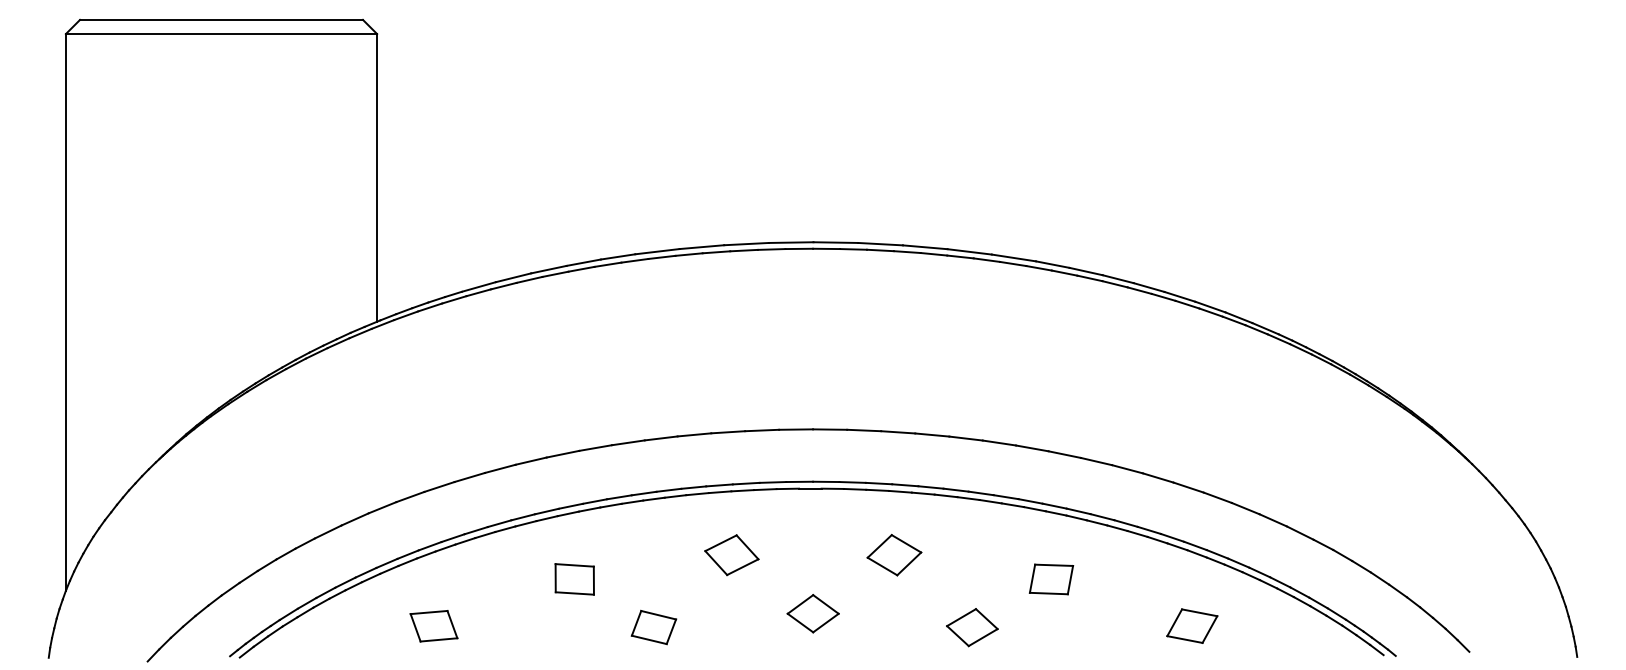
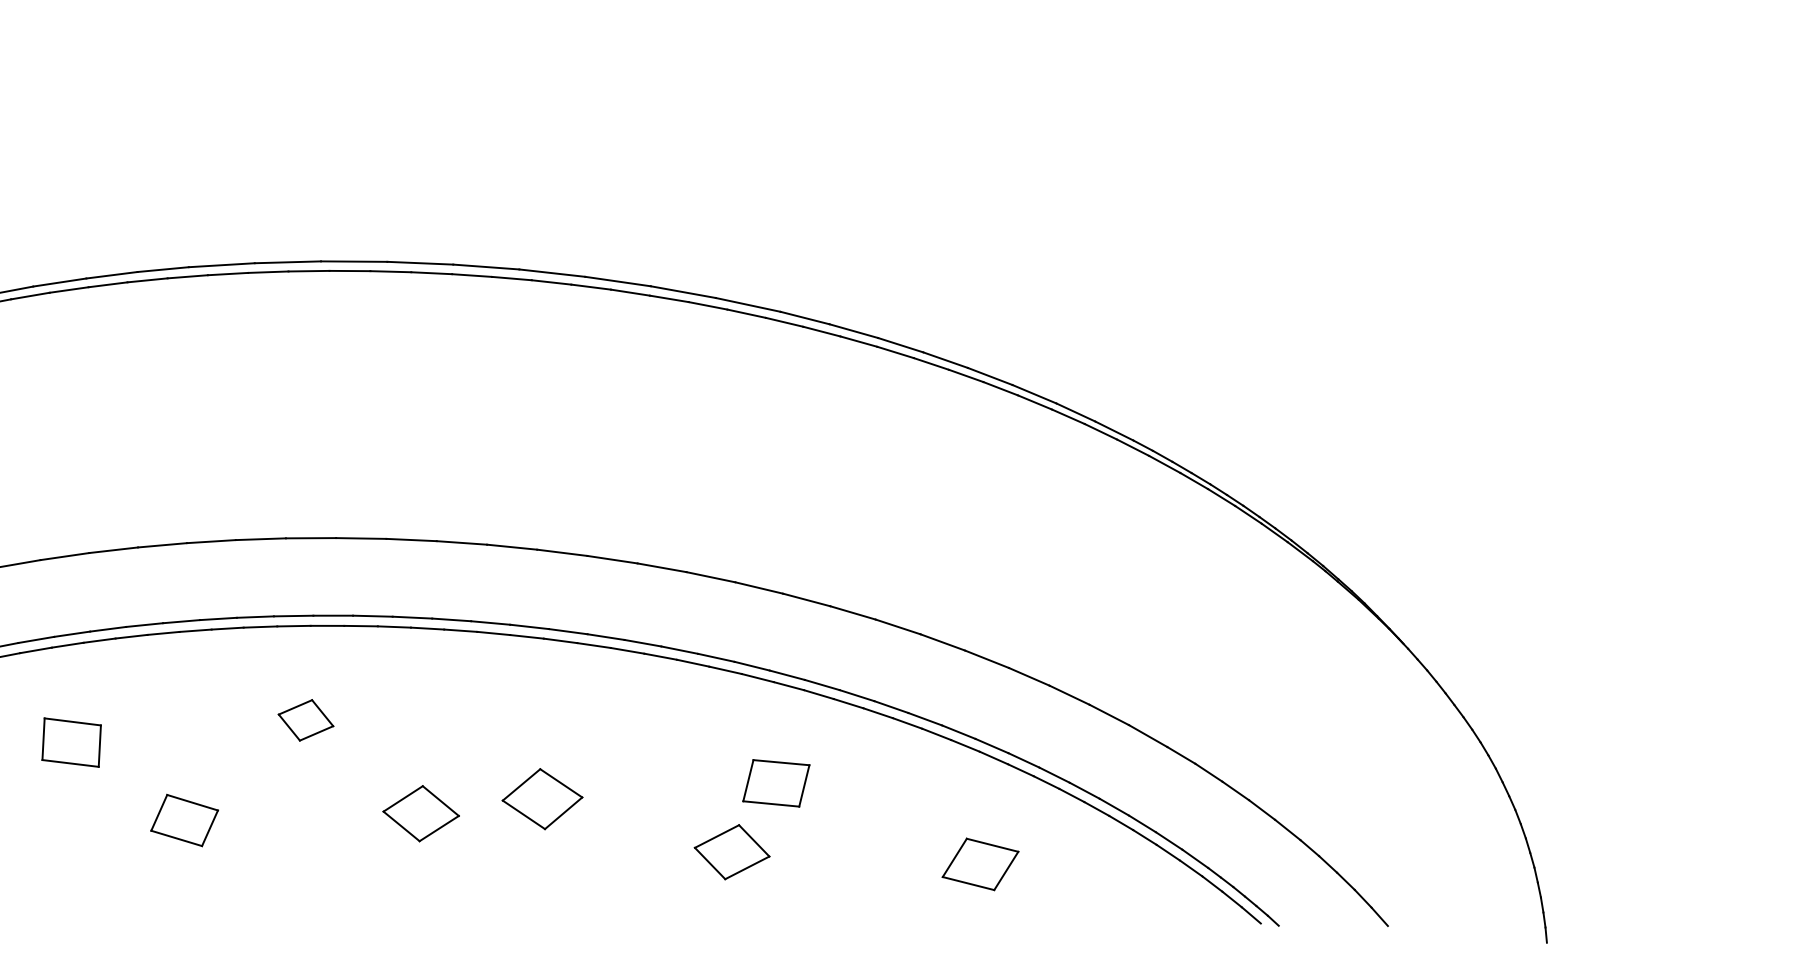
part: (731, 555) -> (305, 720), size x0.7
part: (894, 555) -> (542, 799), moved
part: (972, 627) -> (732, 852), moved

